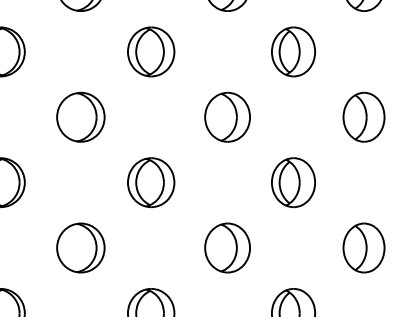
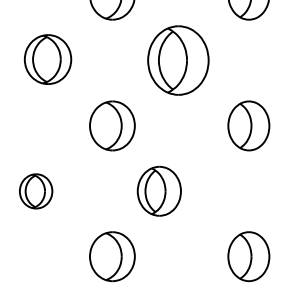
part: (151, 51) -> (48, 59), moved
part: (293, 51) -> (178, 60), size x1.4
part: (151, 182) -> (36, 191), size x0.7
part: (293, 182) -> (159, 191), moved

